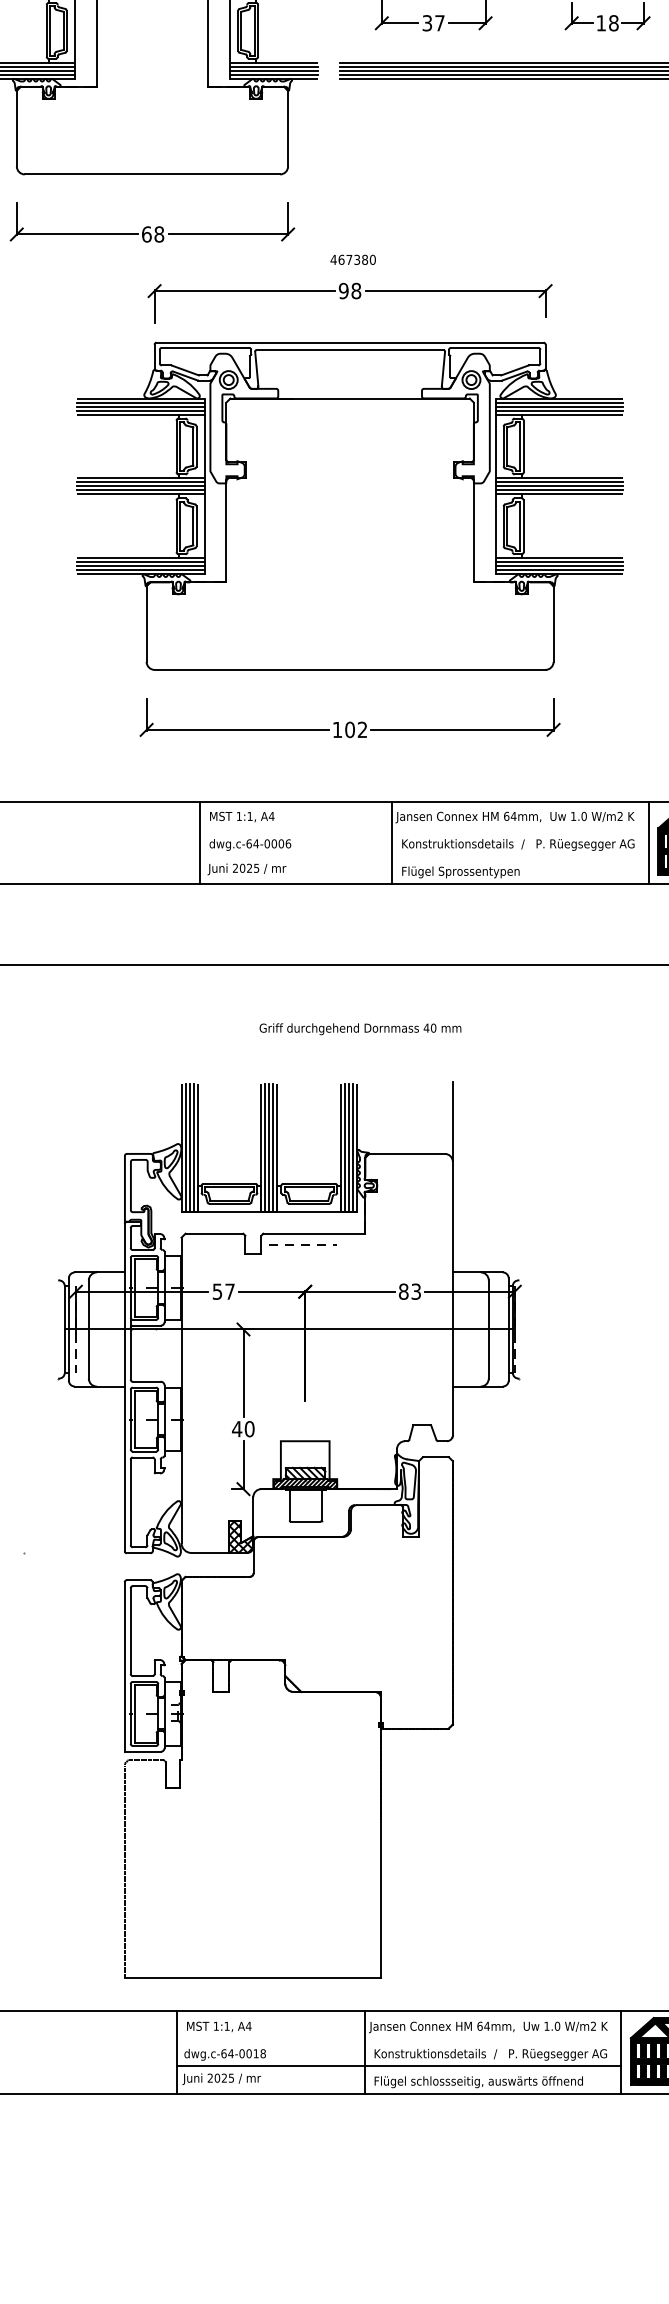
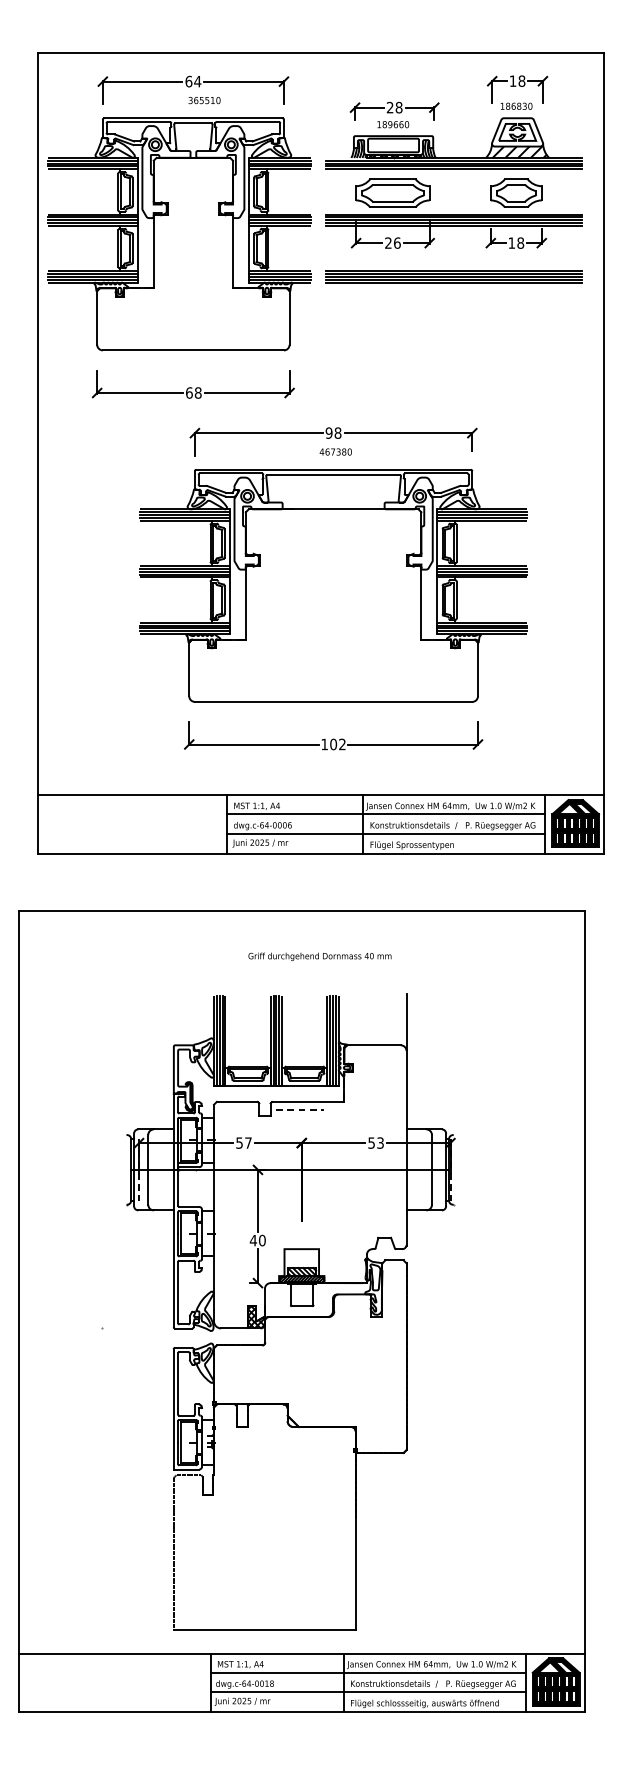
text: (433, 22) -> (392, 242), 37 -> 26
text: (352, 259) -> (335, 451), moved
line: (424, 828) -> (386, 814), added
line: (424, 855) -> (386, 833), added
text: (359, 1028) -> (319, 956), moved
text: (403, 1290) -> (371, 1142), 83 -> 53
line: (399, 2037) -> (368, 1672), added

